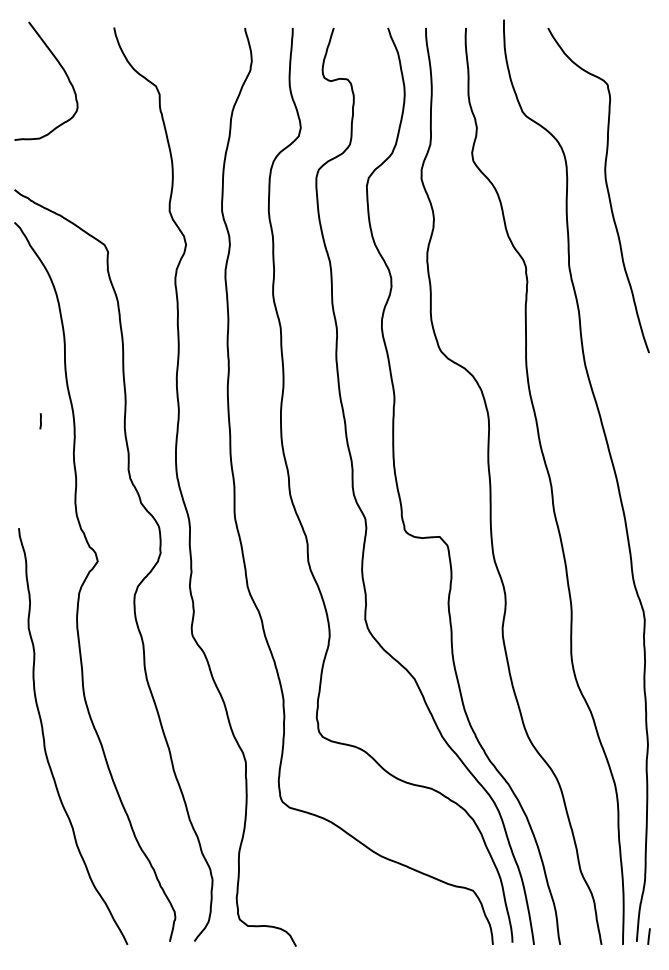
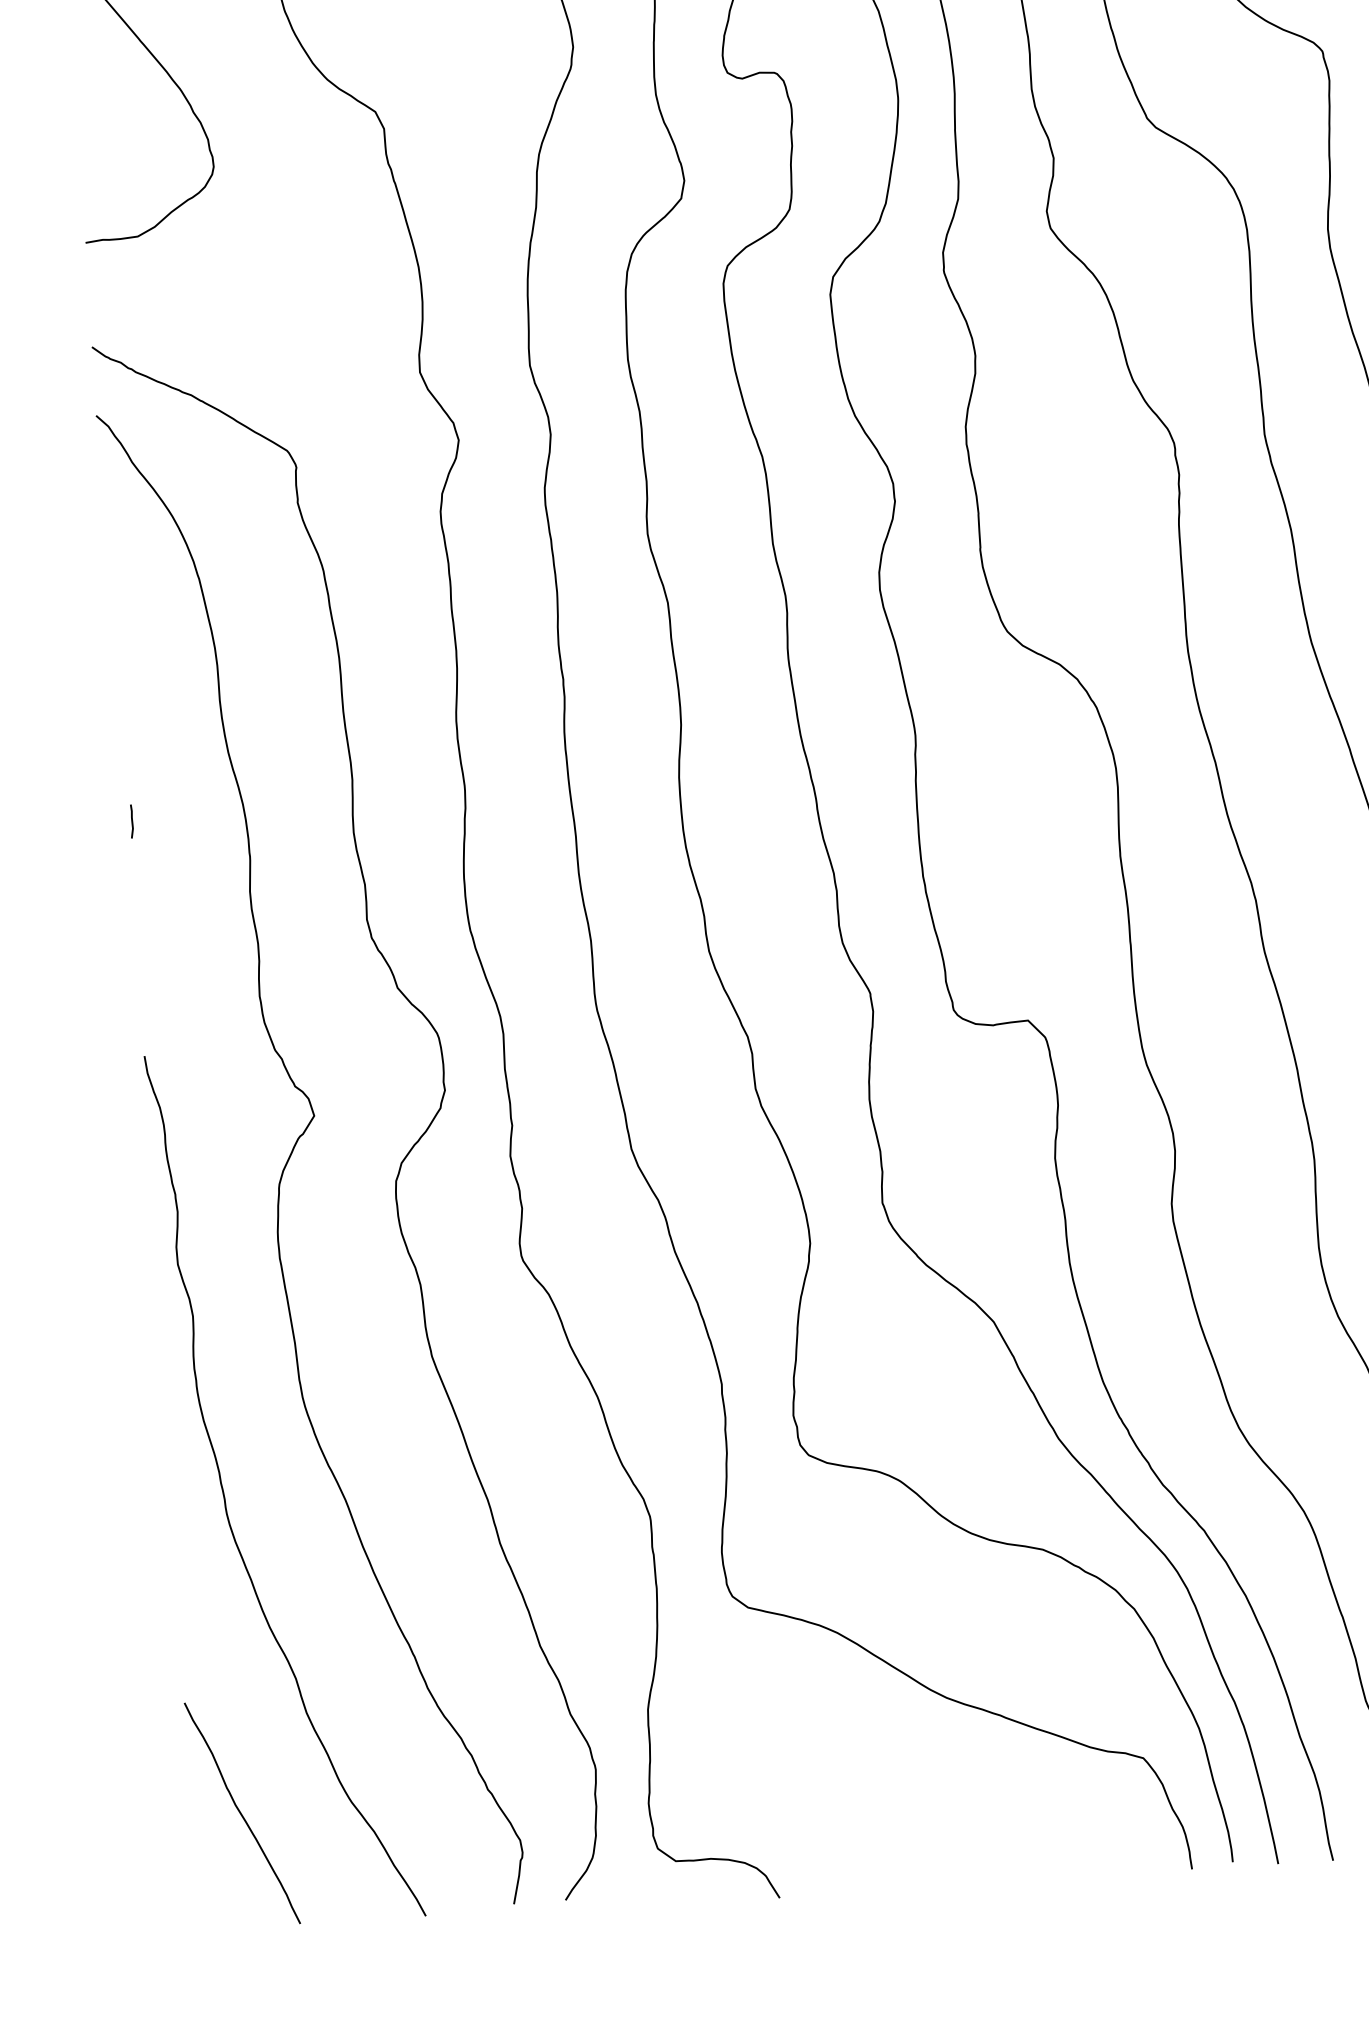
line: (40, 421) -> (131, 821), moved
curve: (43, 890) -> (242, 1812), added

